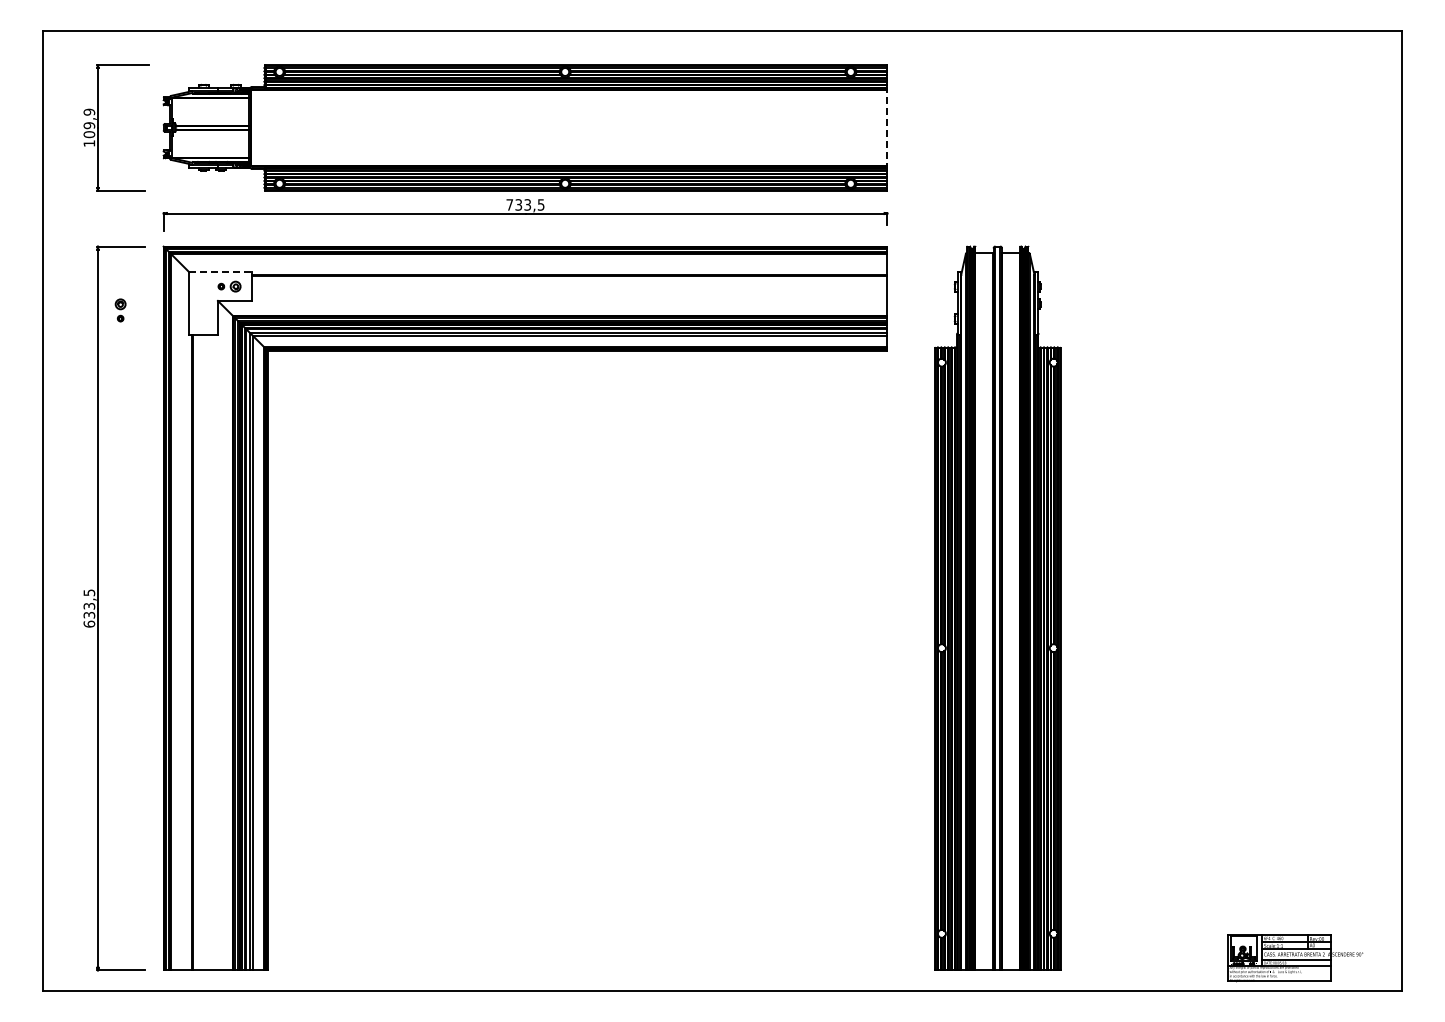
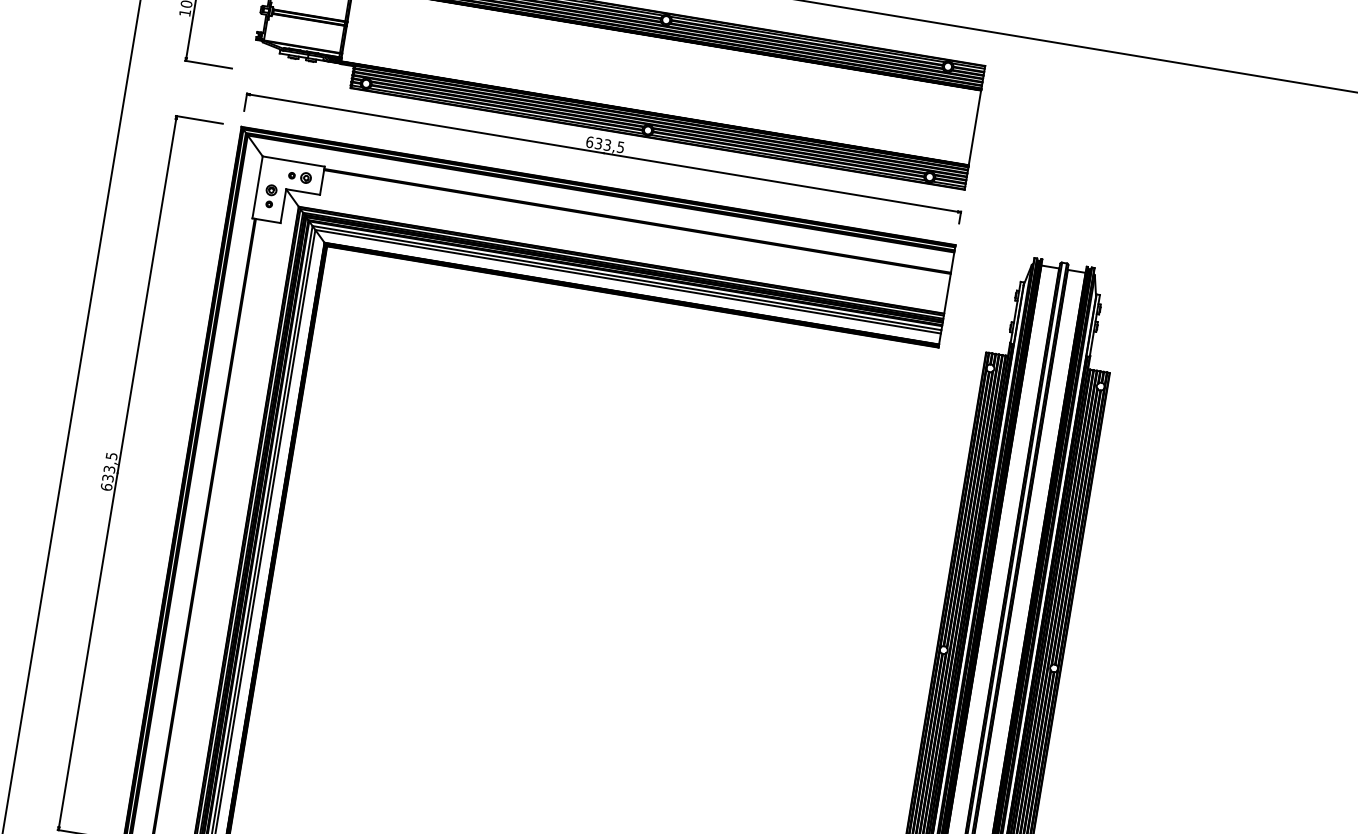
line: (887, 129) -> (974, 129), dashed -> solid
text: (509, 204) -> (589, 141), 733,5 -> 633,5
line: (221, 272) -> (294, 161), dashed -> solid
part: (120, 310) -> (270, 196), moved

